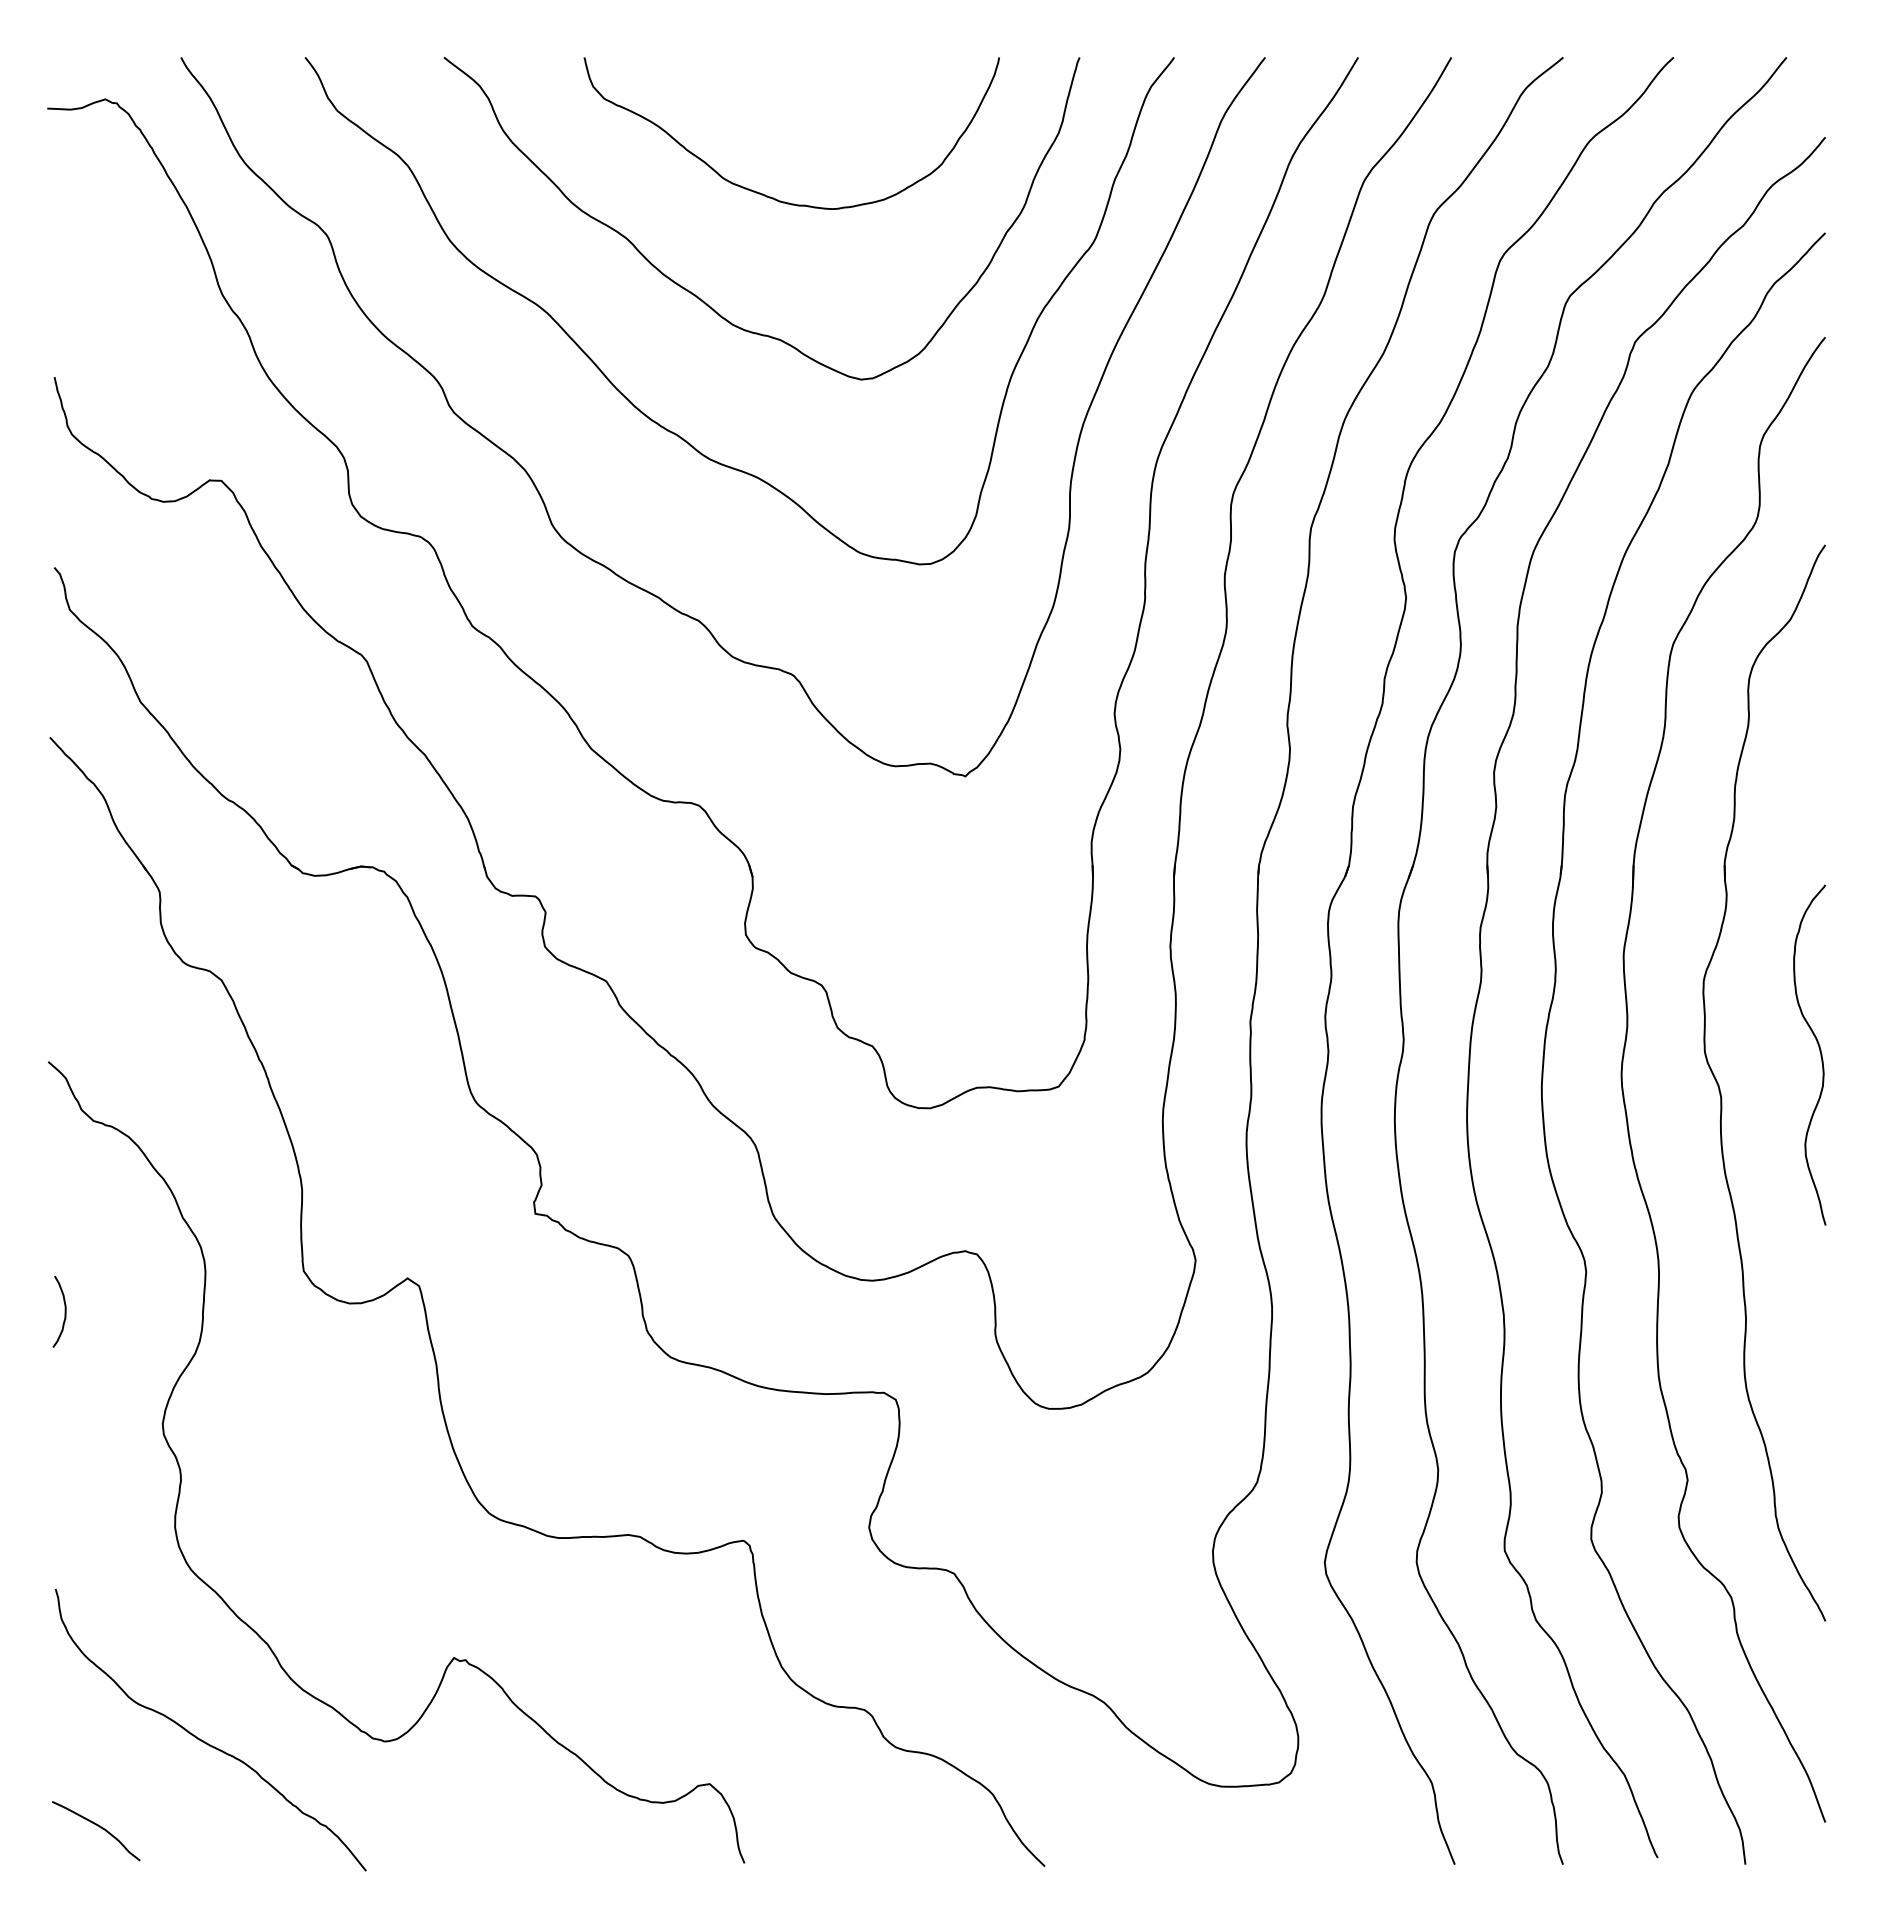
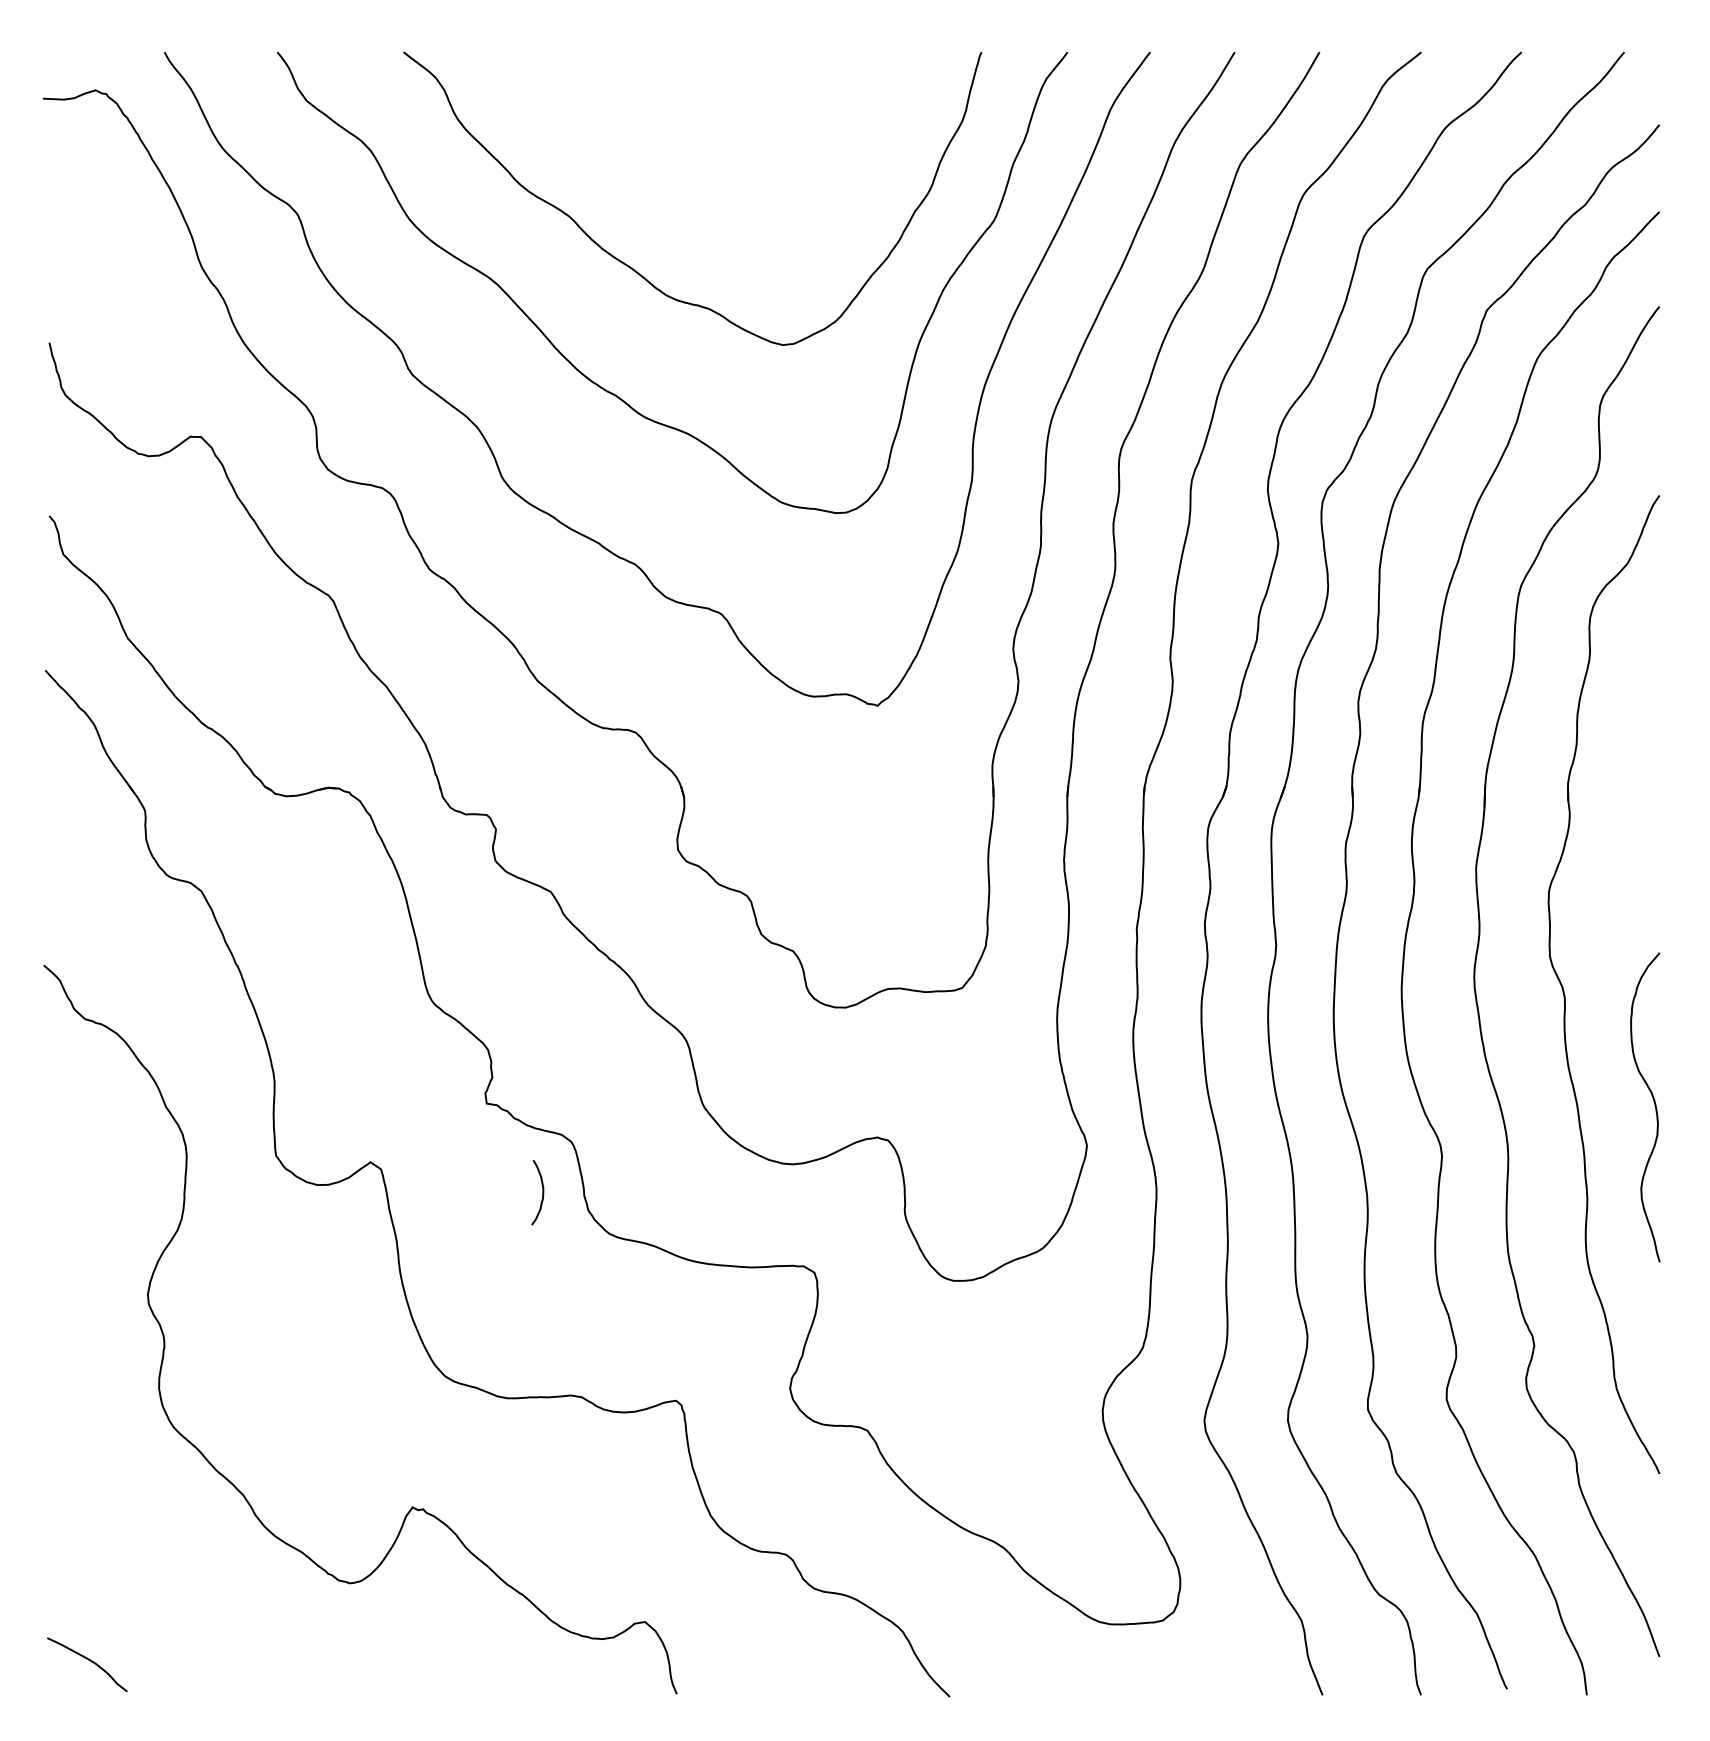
curve: (763, 193) -> (694, 175), removed
curve: (1819, 1051) -> (1654, 1104), moved
curve: (64, 1311) -> (542, 1192), moved
curve: (205, 1741) -> (186, 1583), removed

